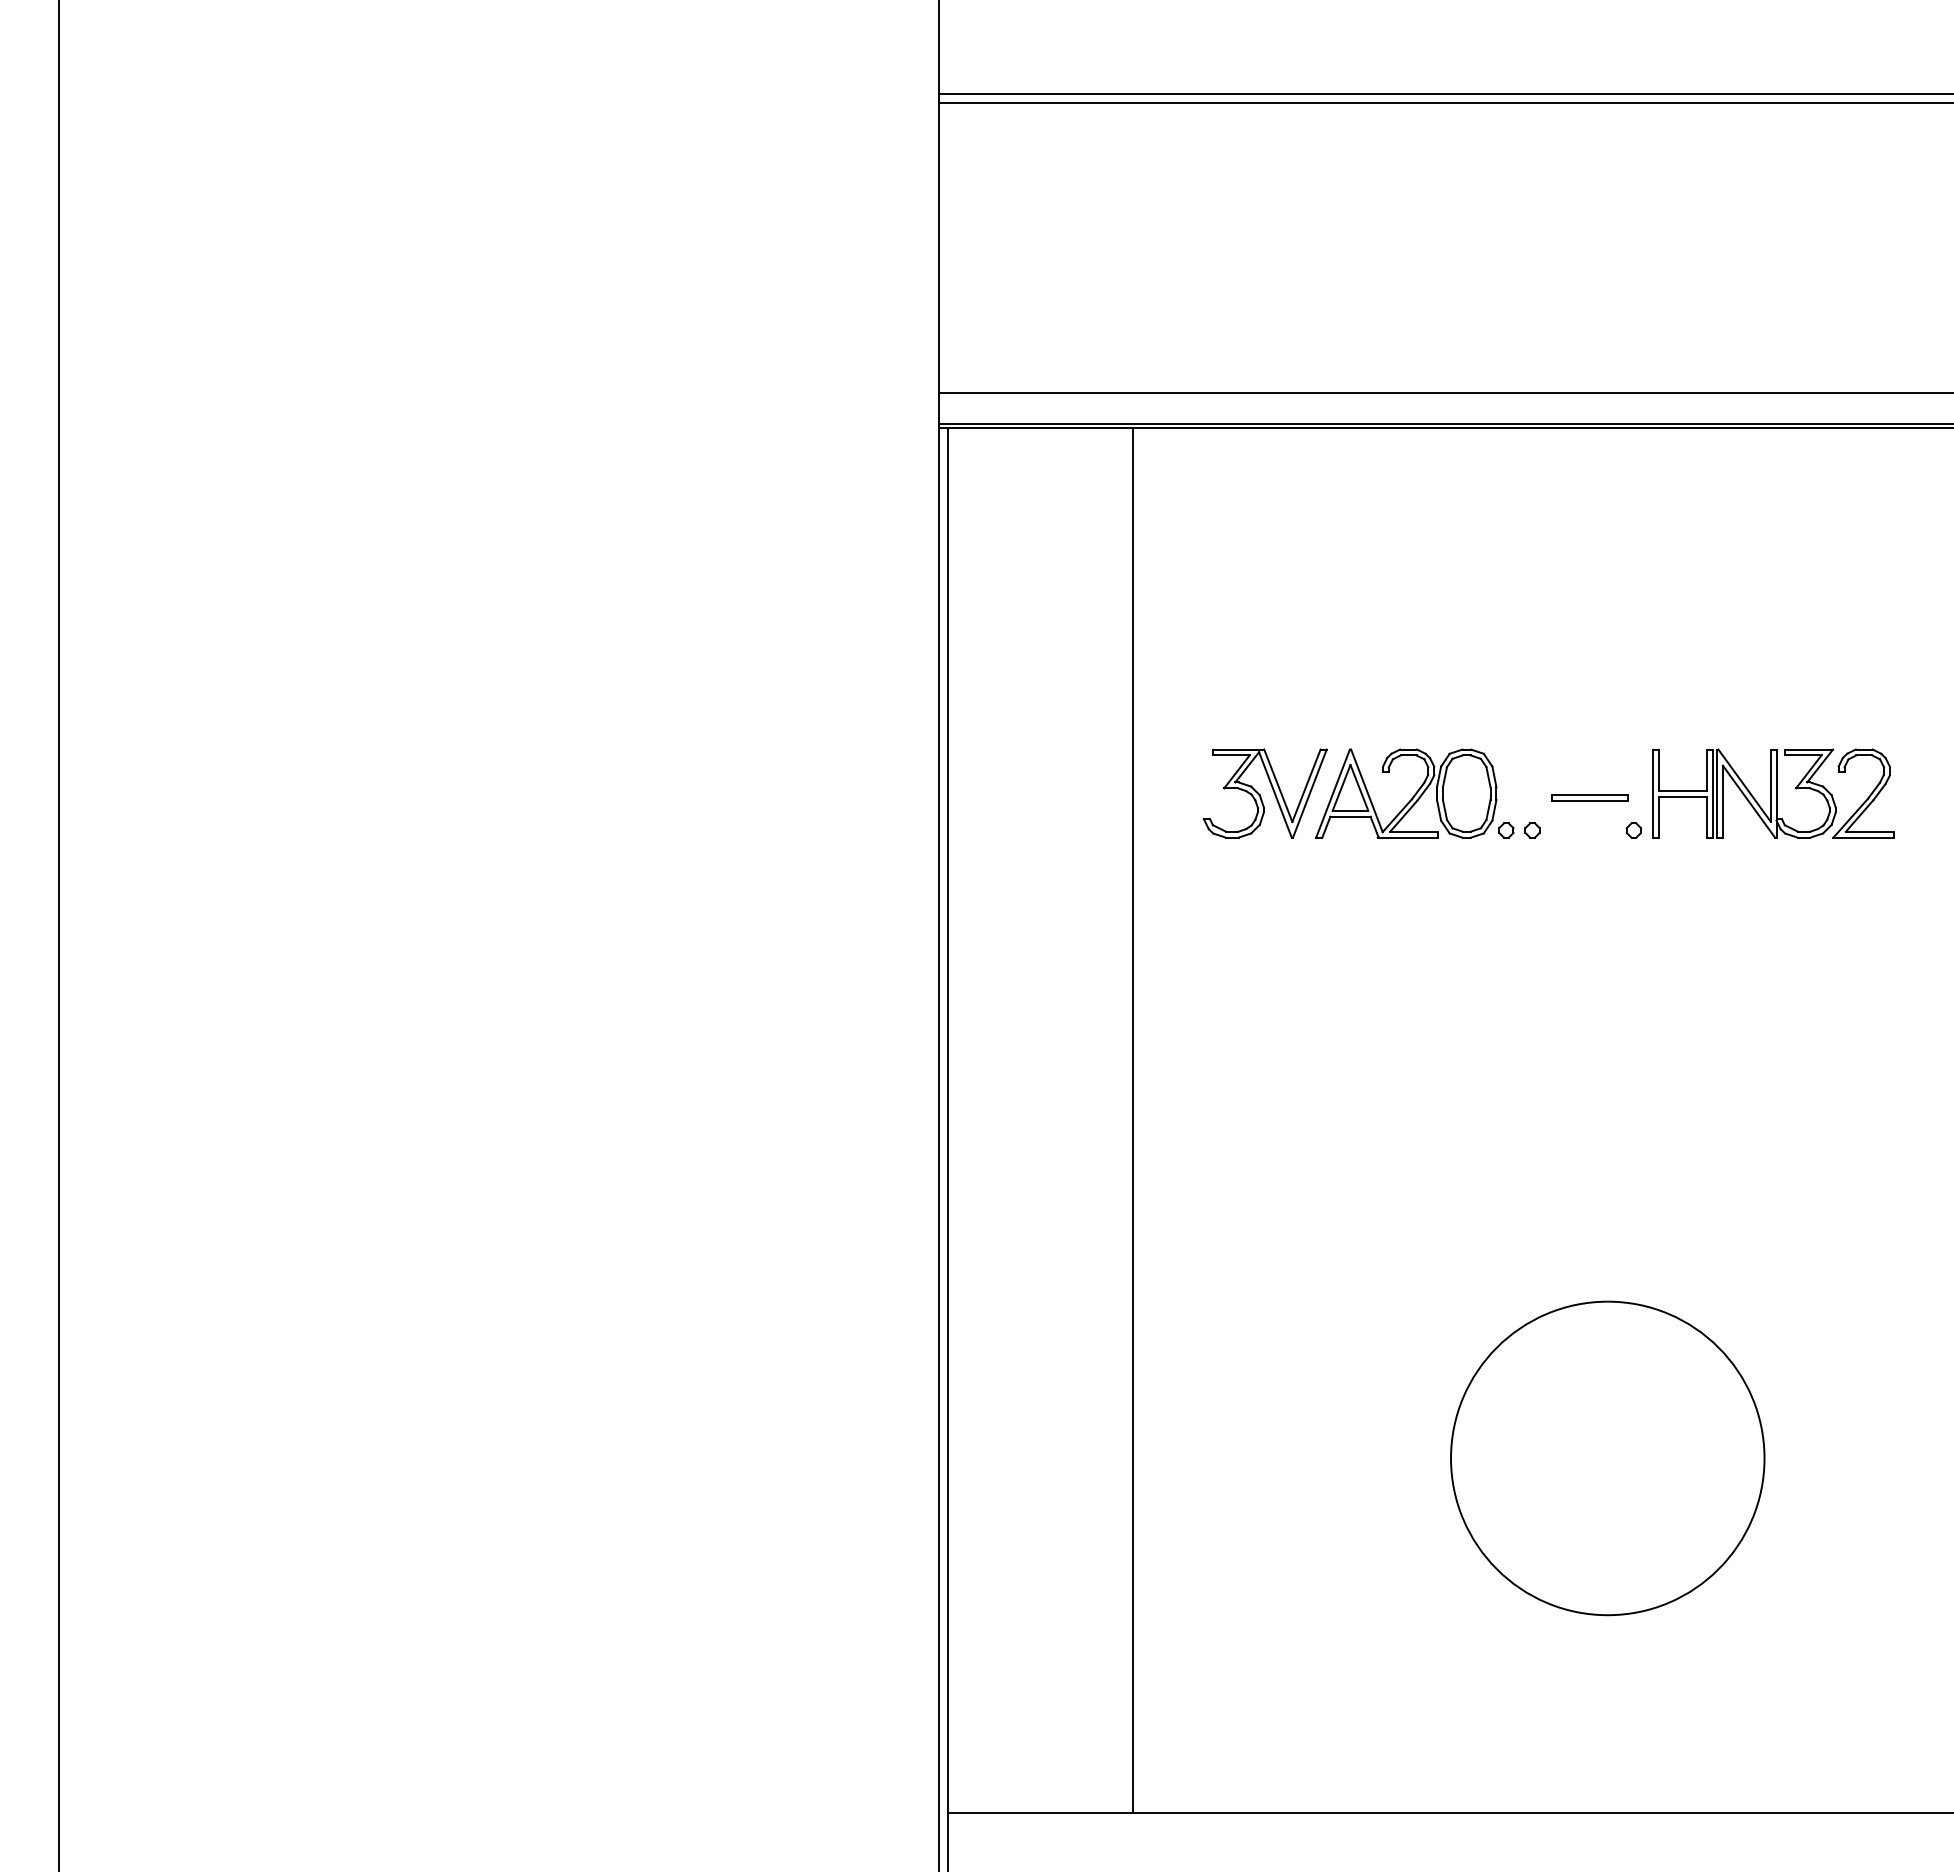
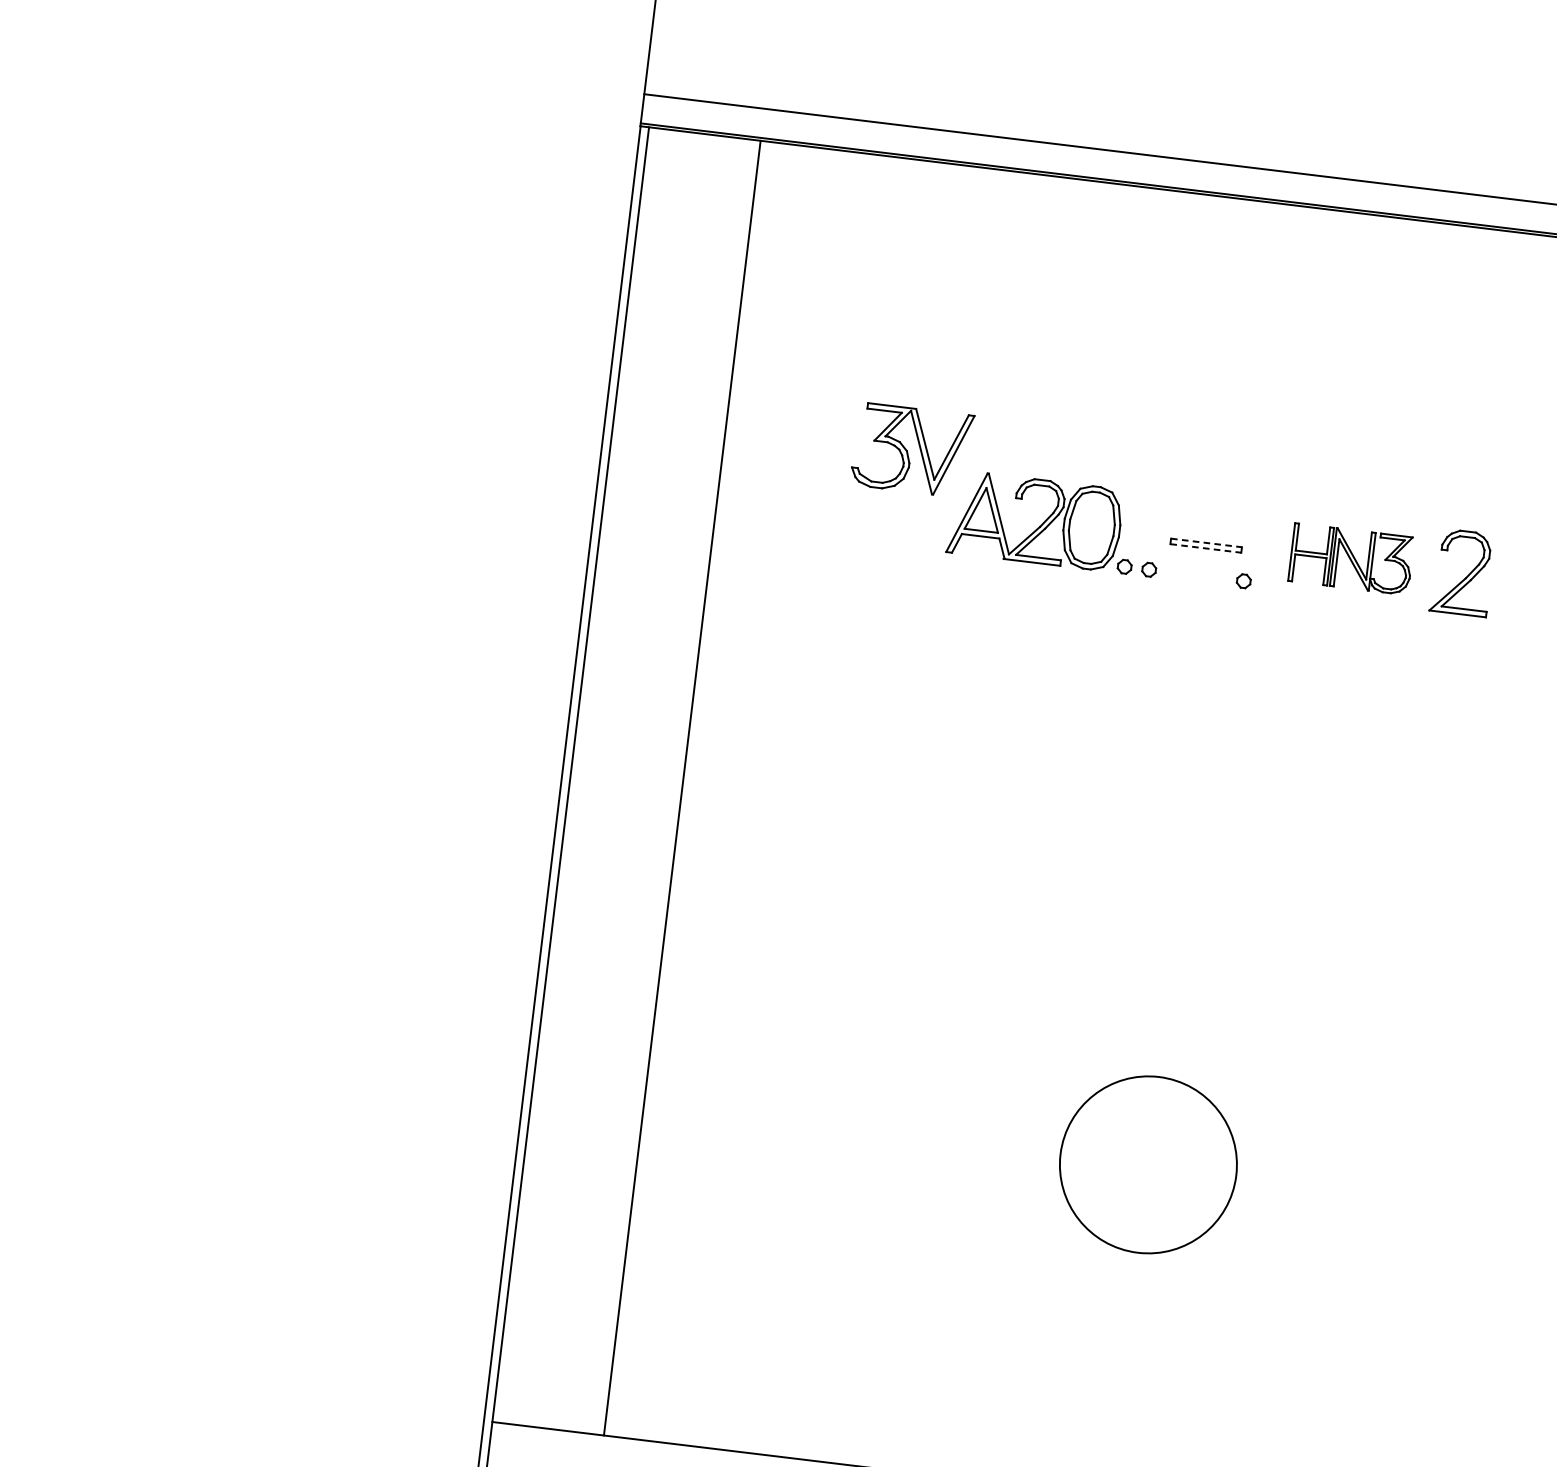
part: (1265, 793) -> (912, 450), moved
part: (1744, 793) -> (1351, 559), size x0.7
line: (1589, 794) -> (1206, 542), solid -> dashed
line: (1589, 800) -> (1205, 548), solid -> dashed
line: (1132, 1120) -> (681, 788), moved
circle: (1607, 1458) -> (1148, 1164), size x0.6

